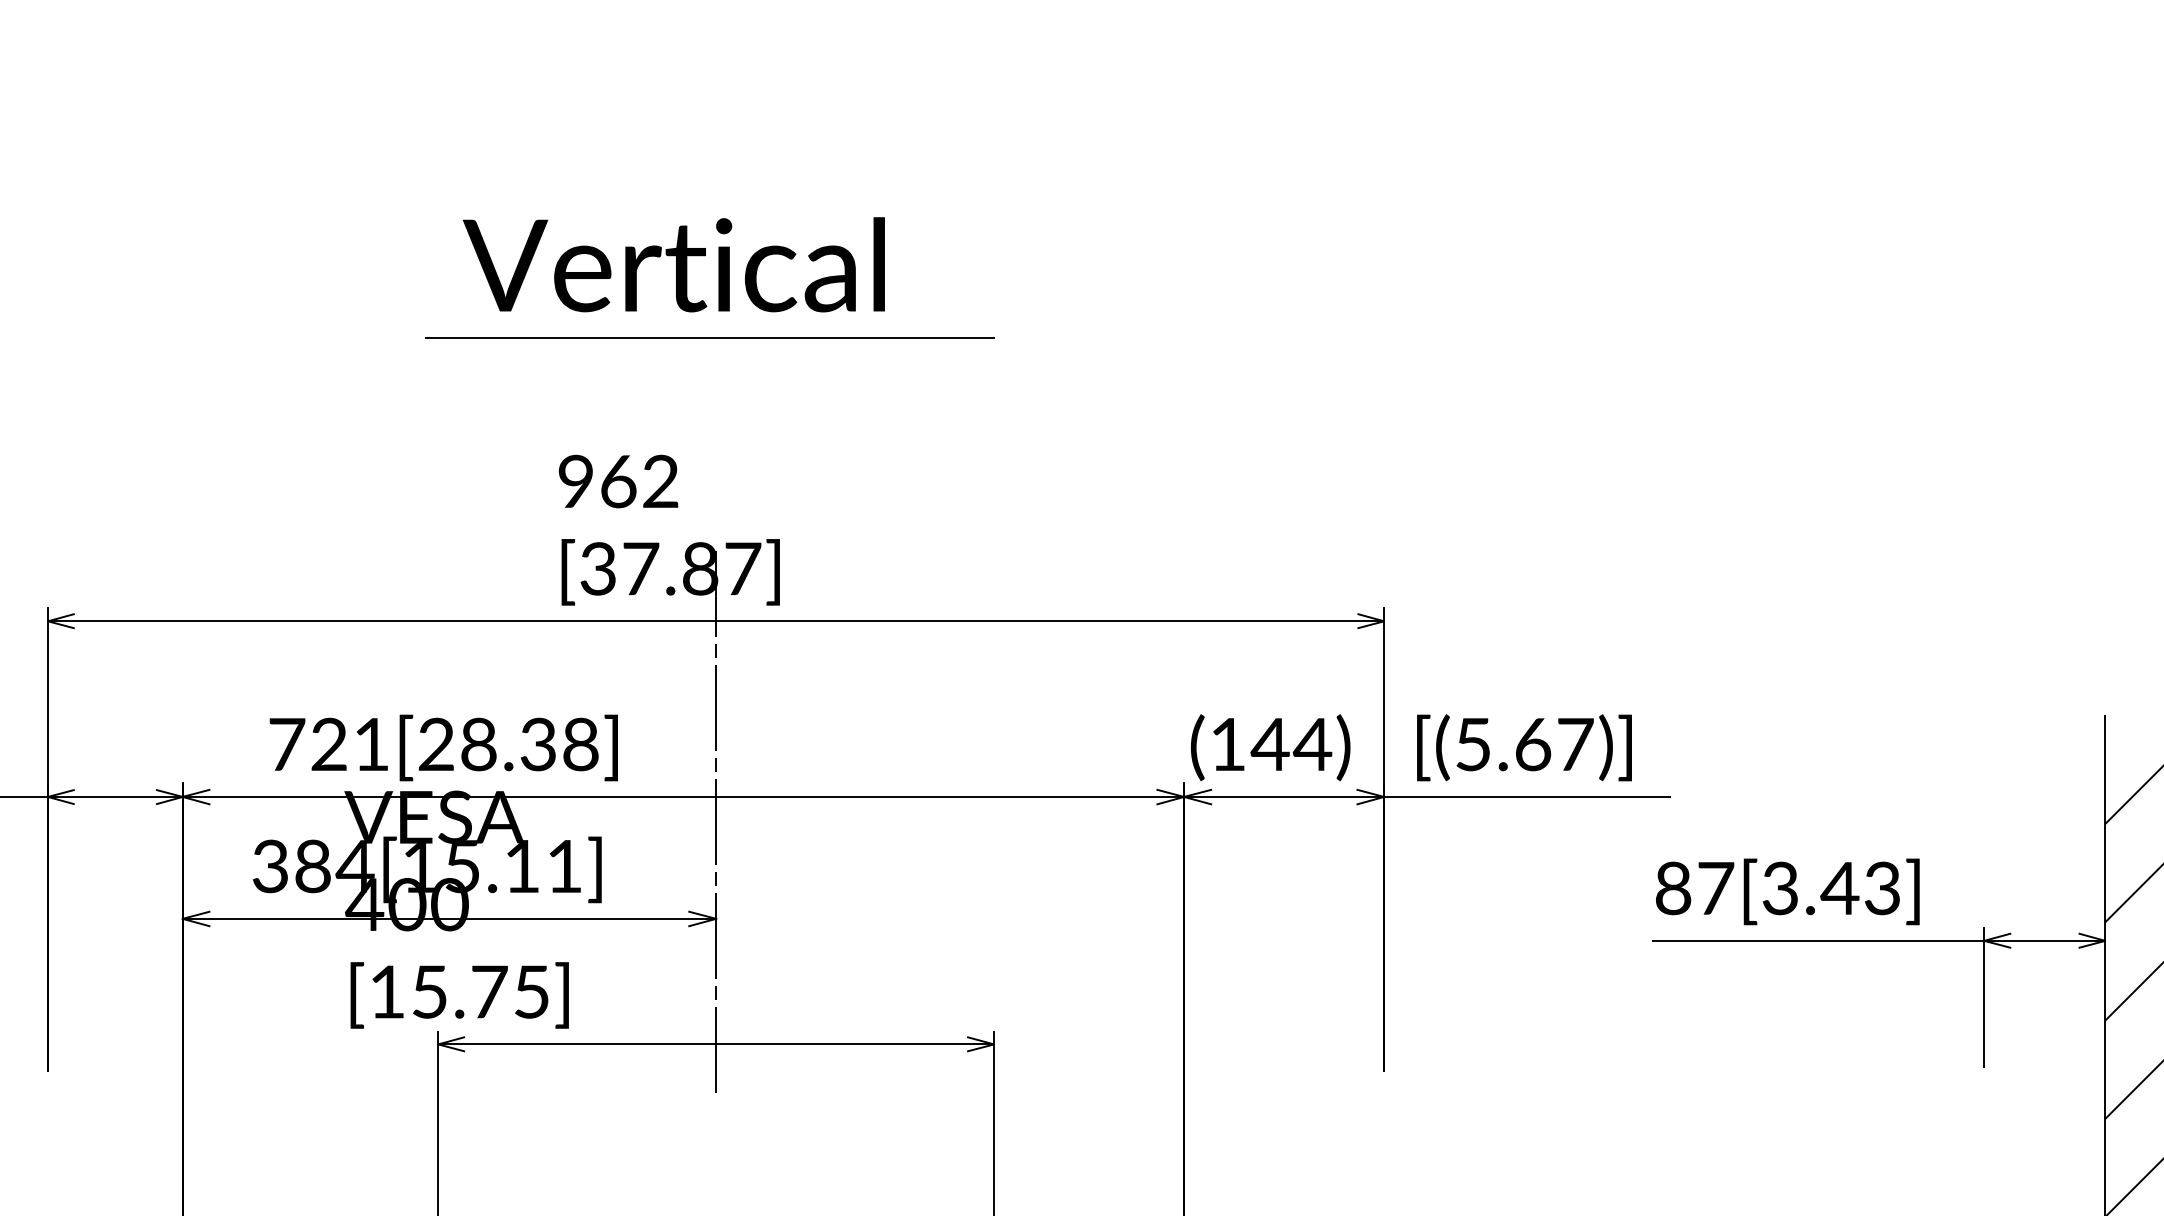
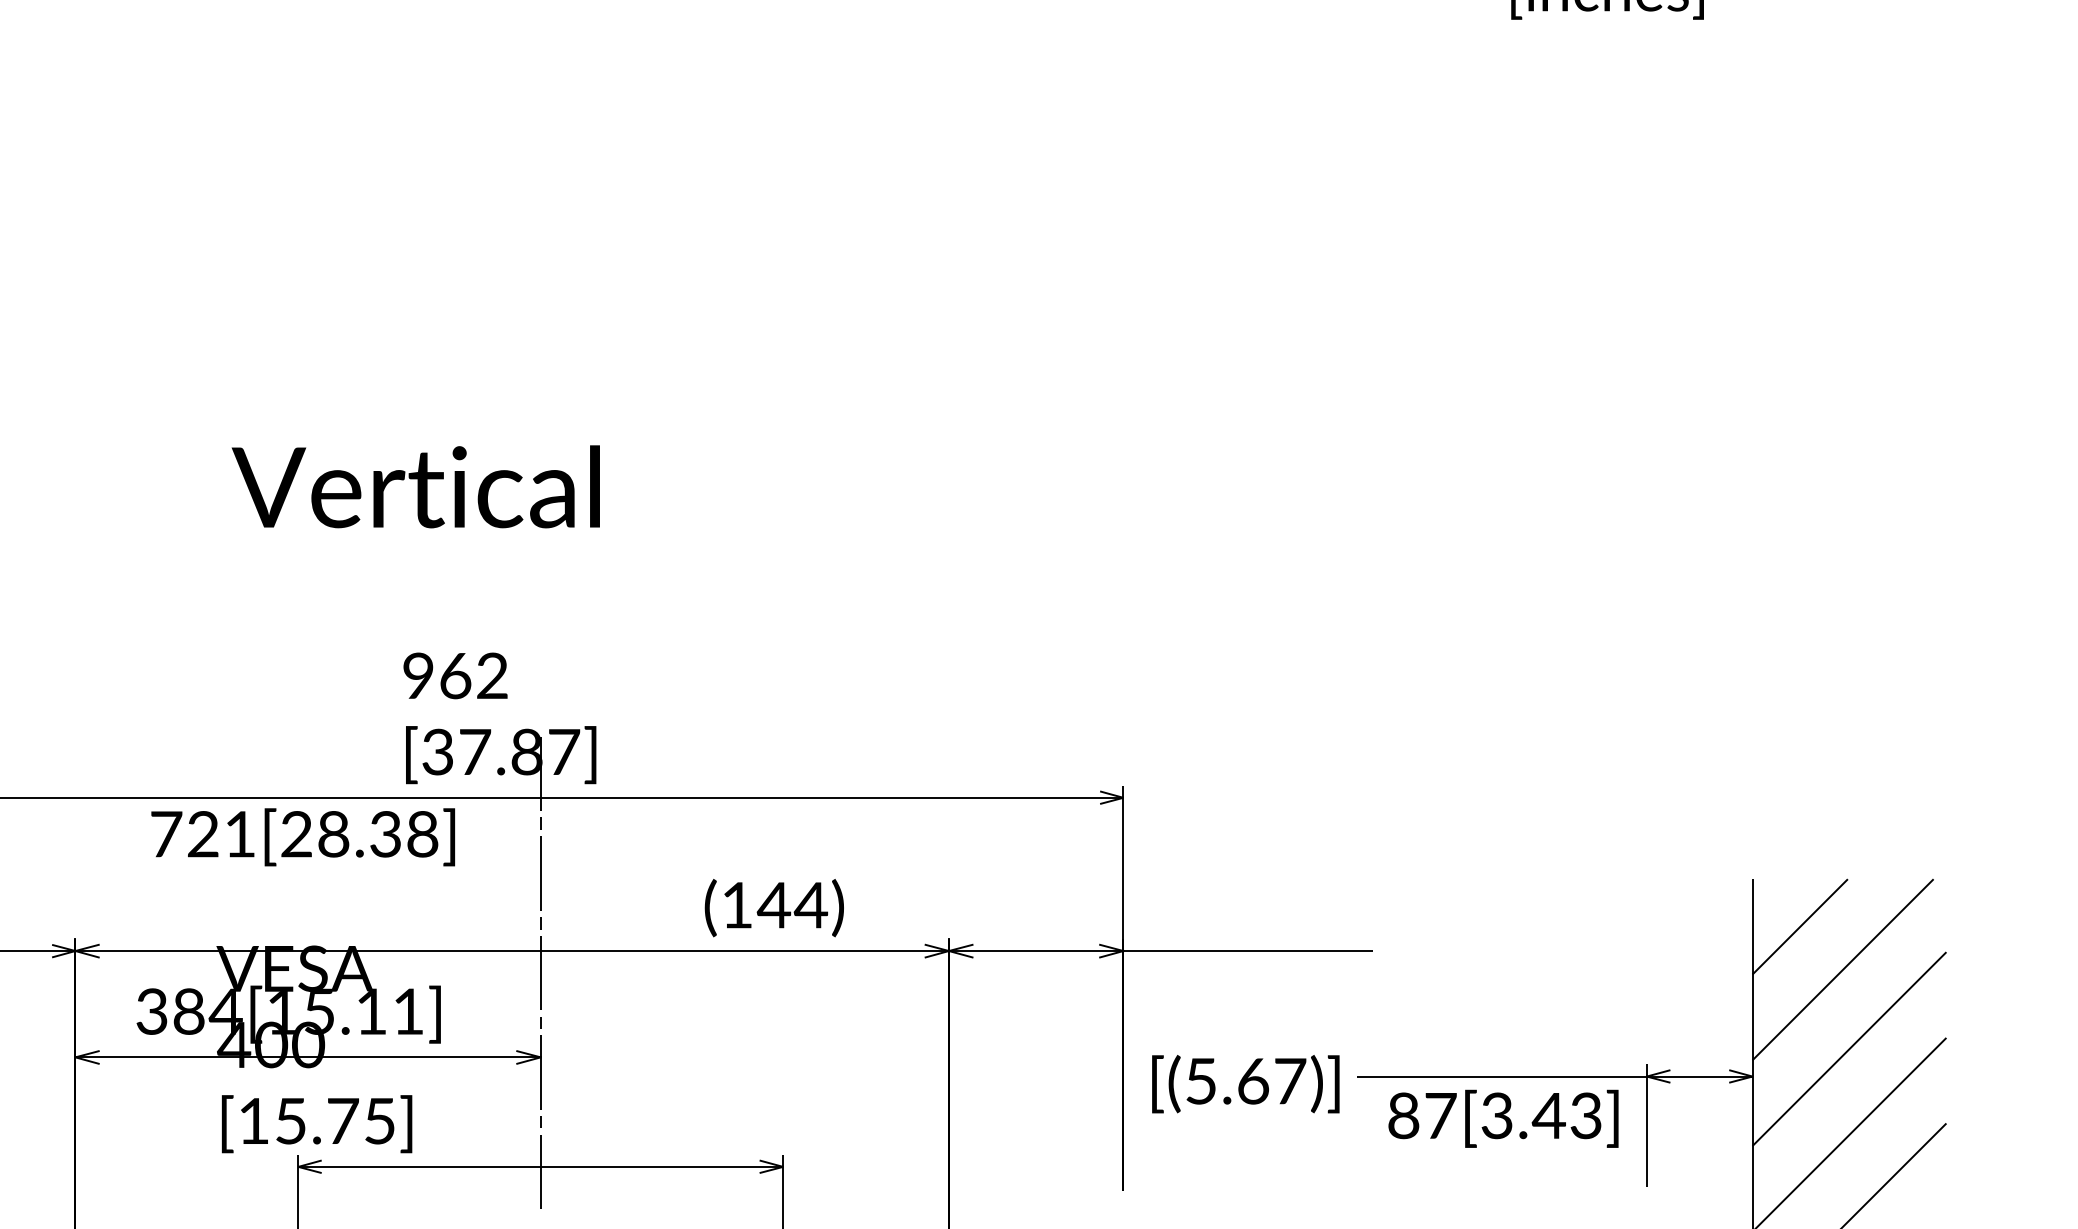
text: (673, 264) -> (415, 486), moved
line: (710, 337) -> (535, 550), removed
text: (443, 748) -> (302, 837), moved
text: (1269, 748) -> (773, 908), moved
text: (1524, 748) -> (1245, 1084), moved
text: (1787, 891) -> (1503, 1118), moved

